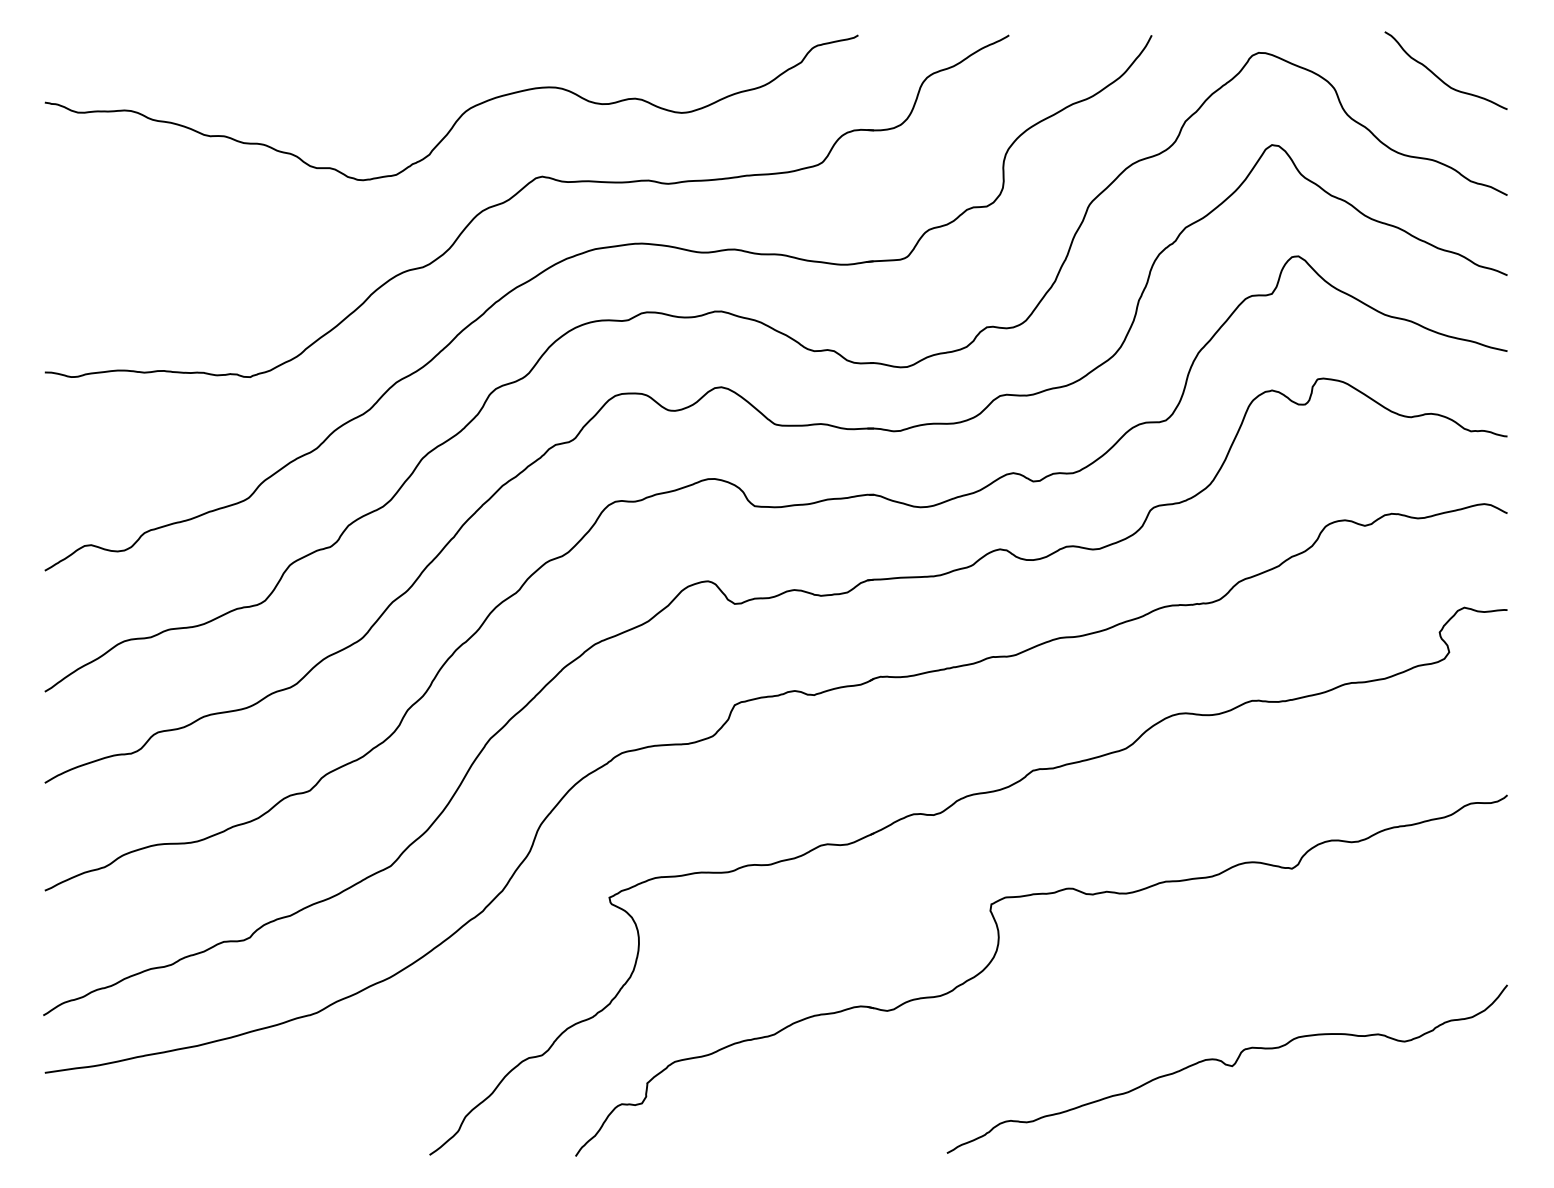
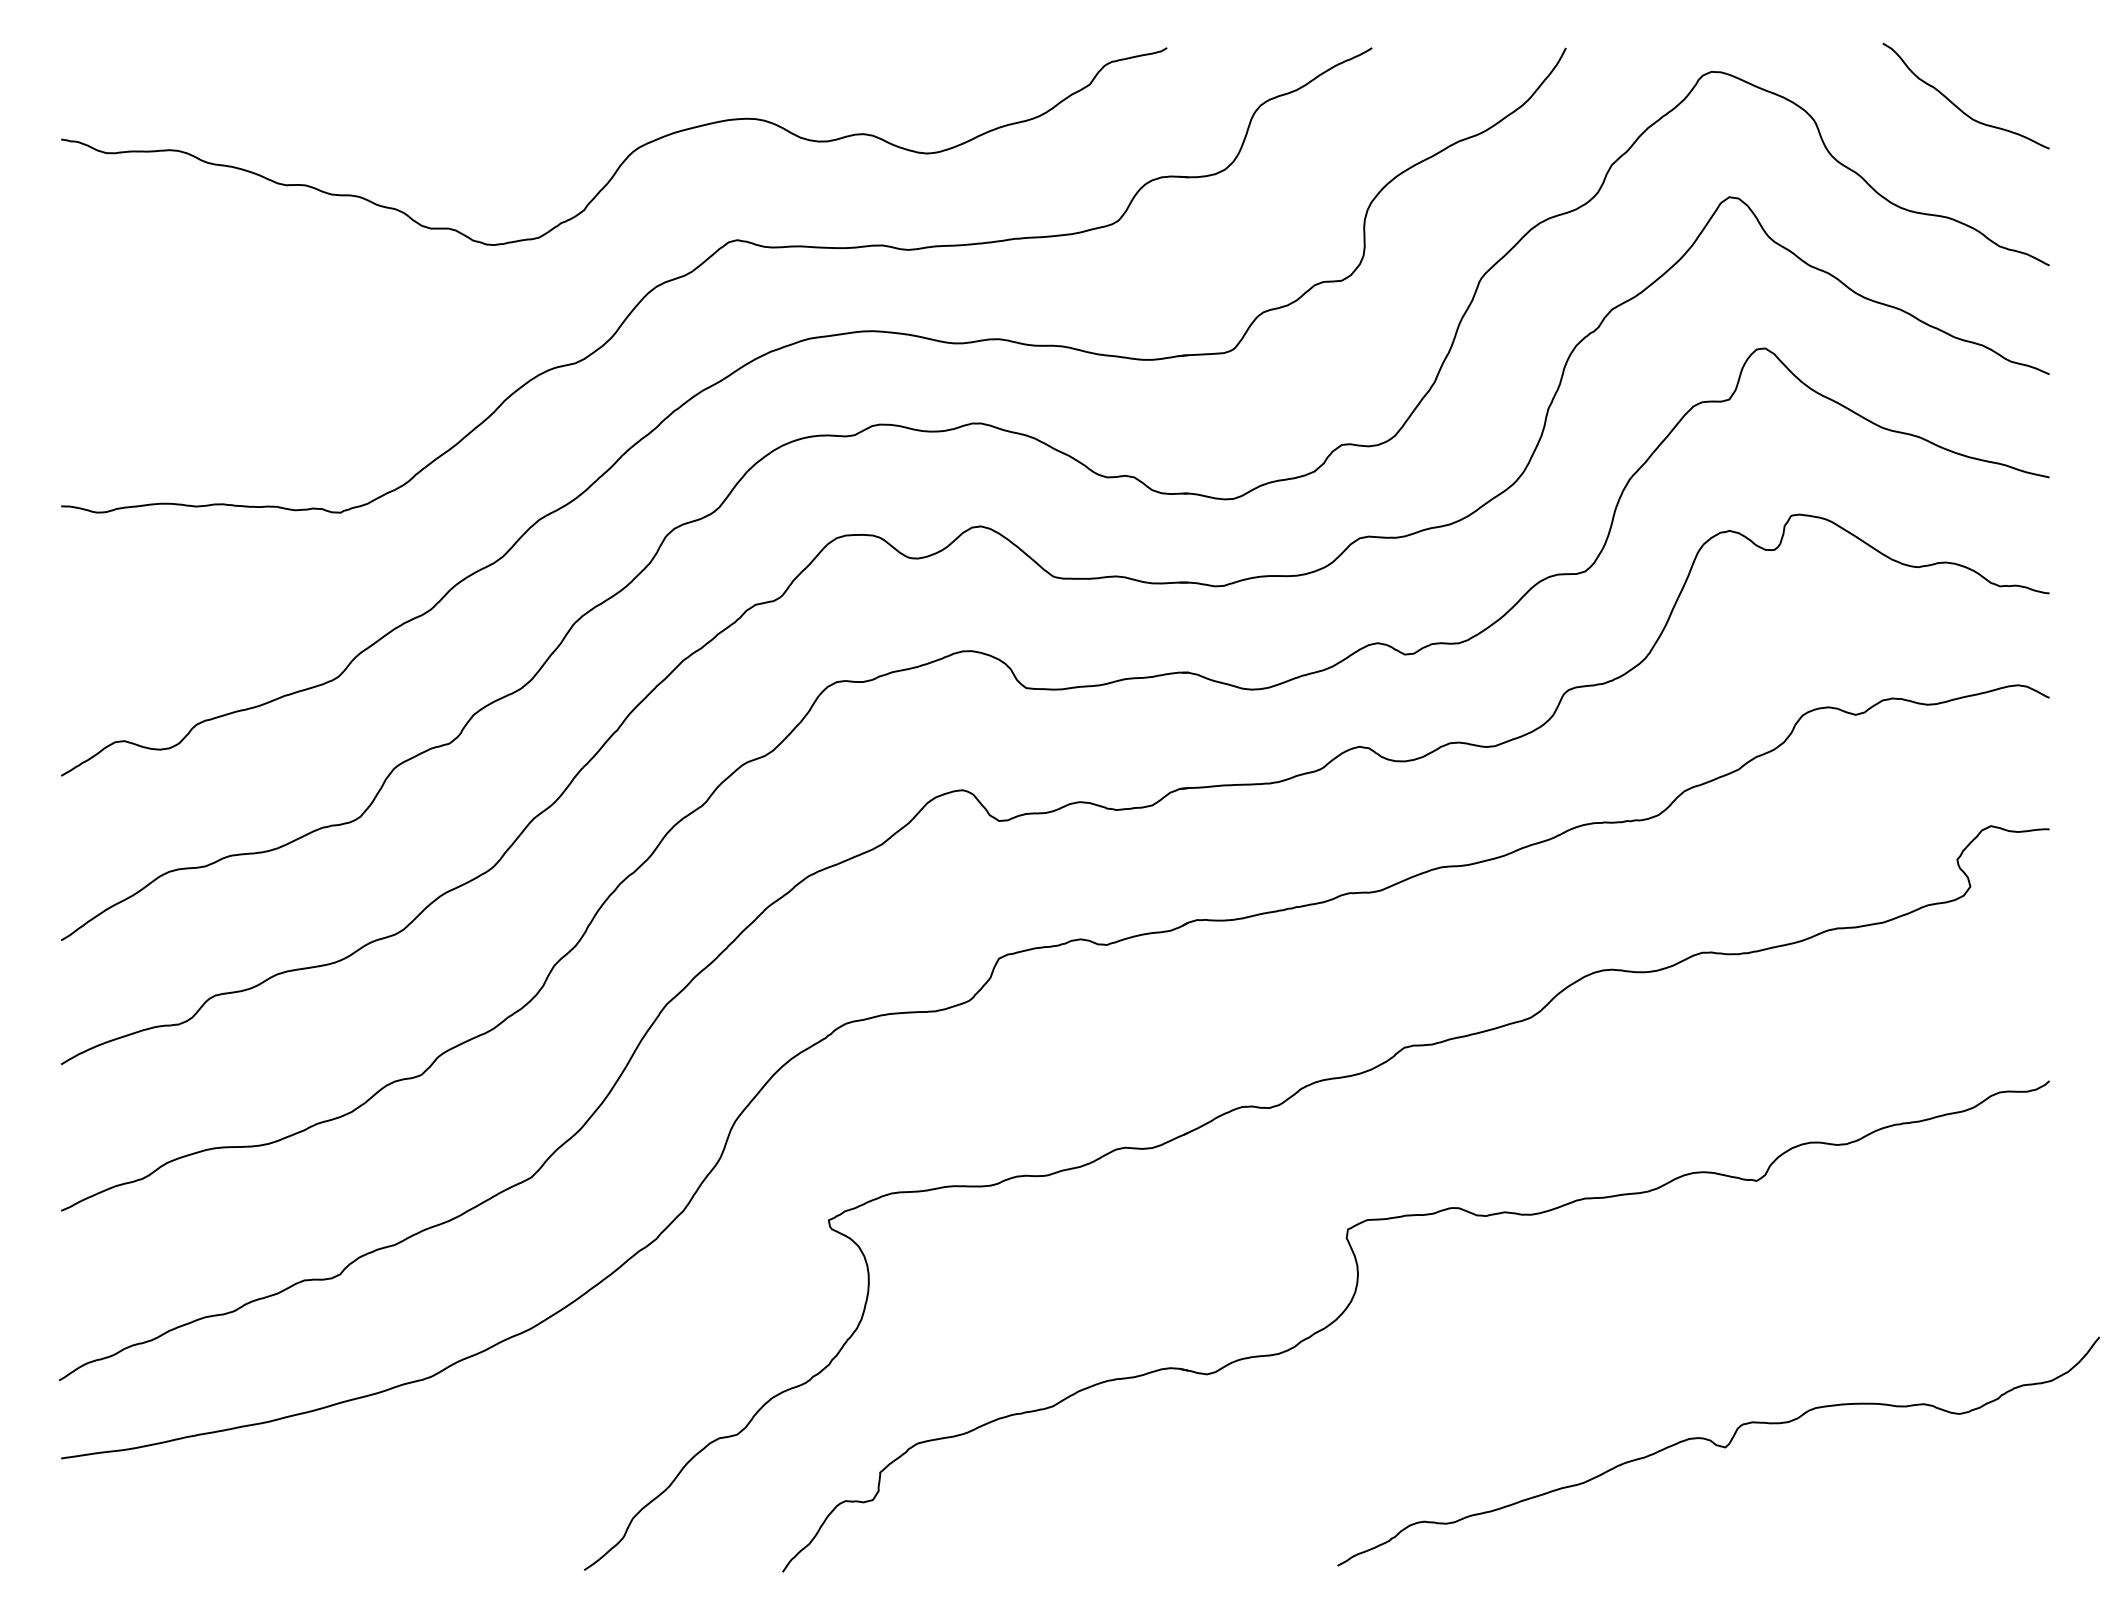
curve: (1228, 1066) -> (1720, 1447), moved

